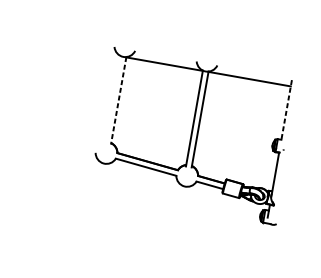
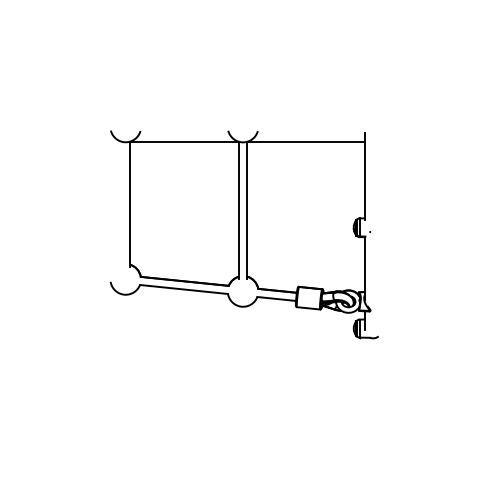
line: (118, 100) -> (129, 204), dashed -> solid
line: (286, 111) -> (364, 177), dashed -> solid

